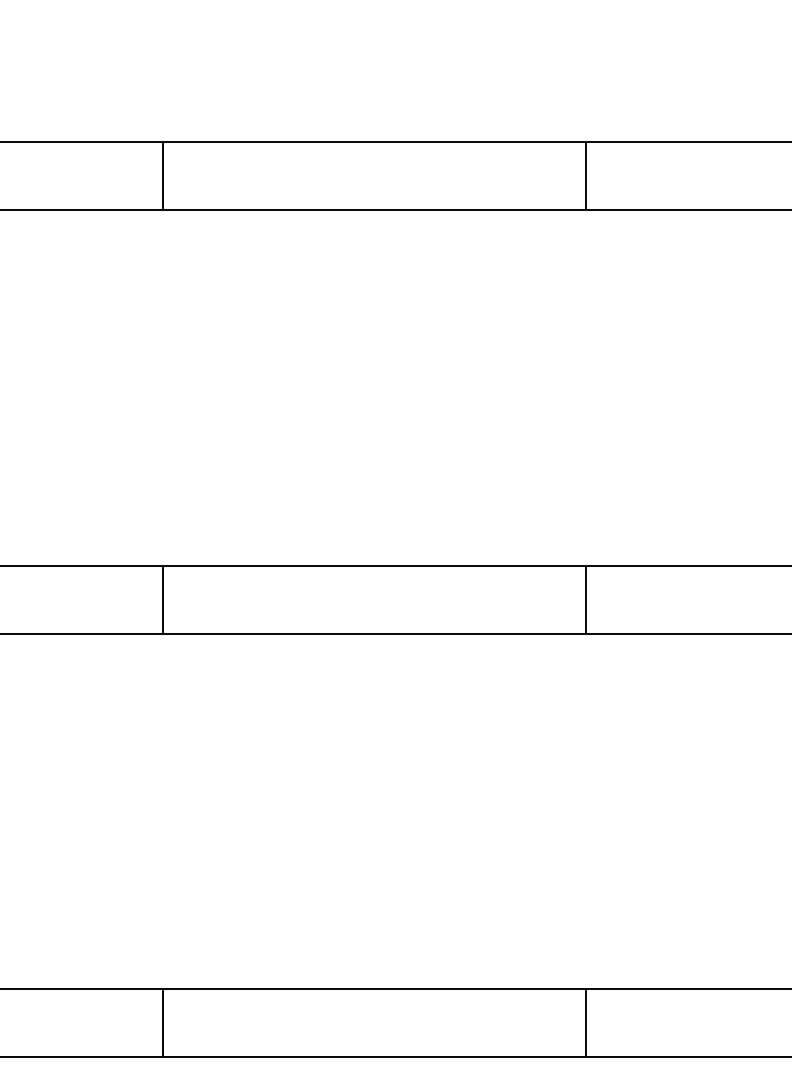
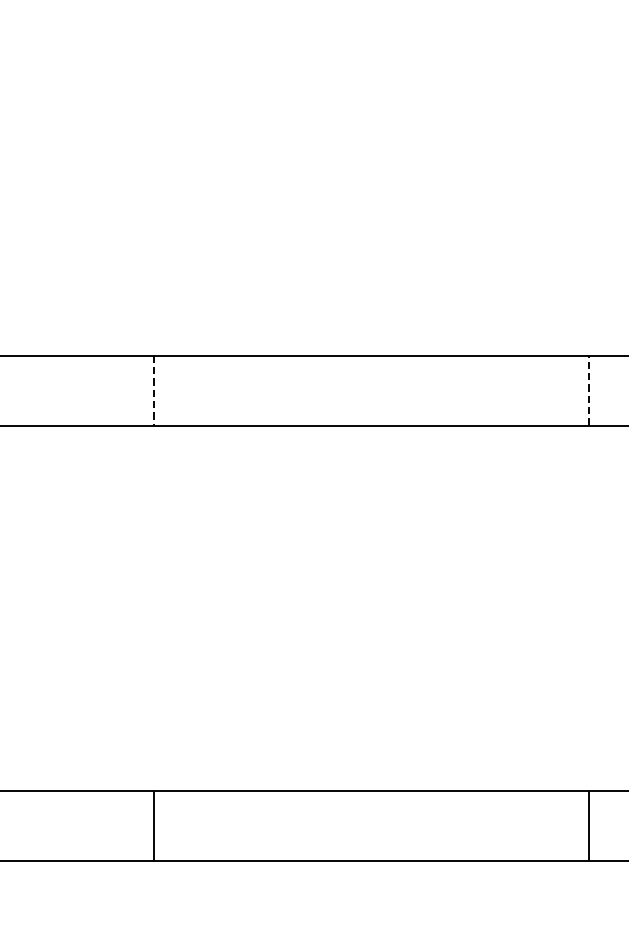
line: (162, 599) -> (153, 390), solid -> dashed
line: (586, 599) -> (589, 390), solid -> dashed

